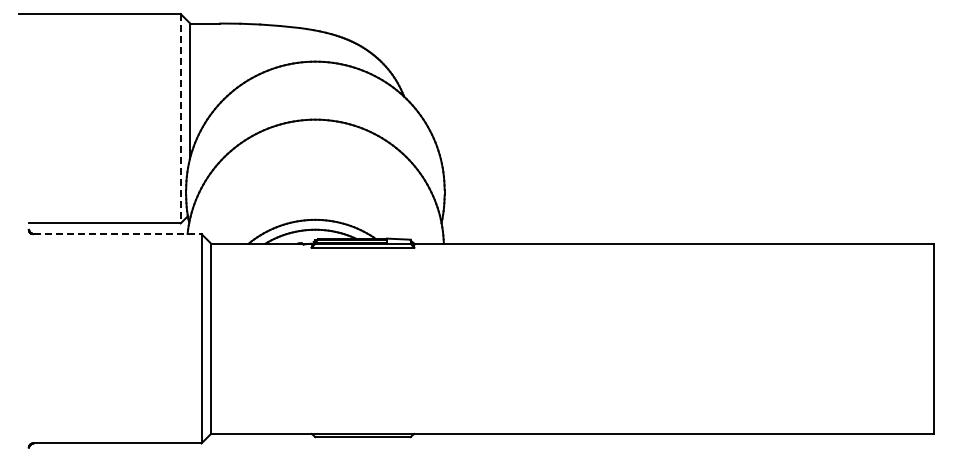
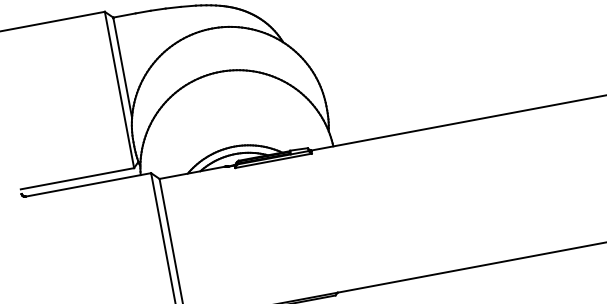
line: (180, 118) -> (119, 89), dashed -> solid
line: (117, 234) -> (88, 185), dashed -> solid

